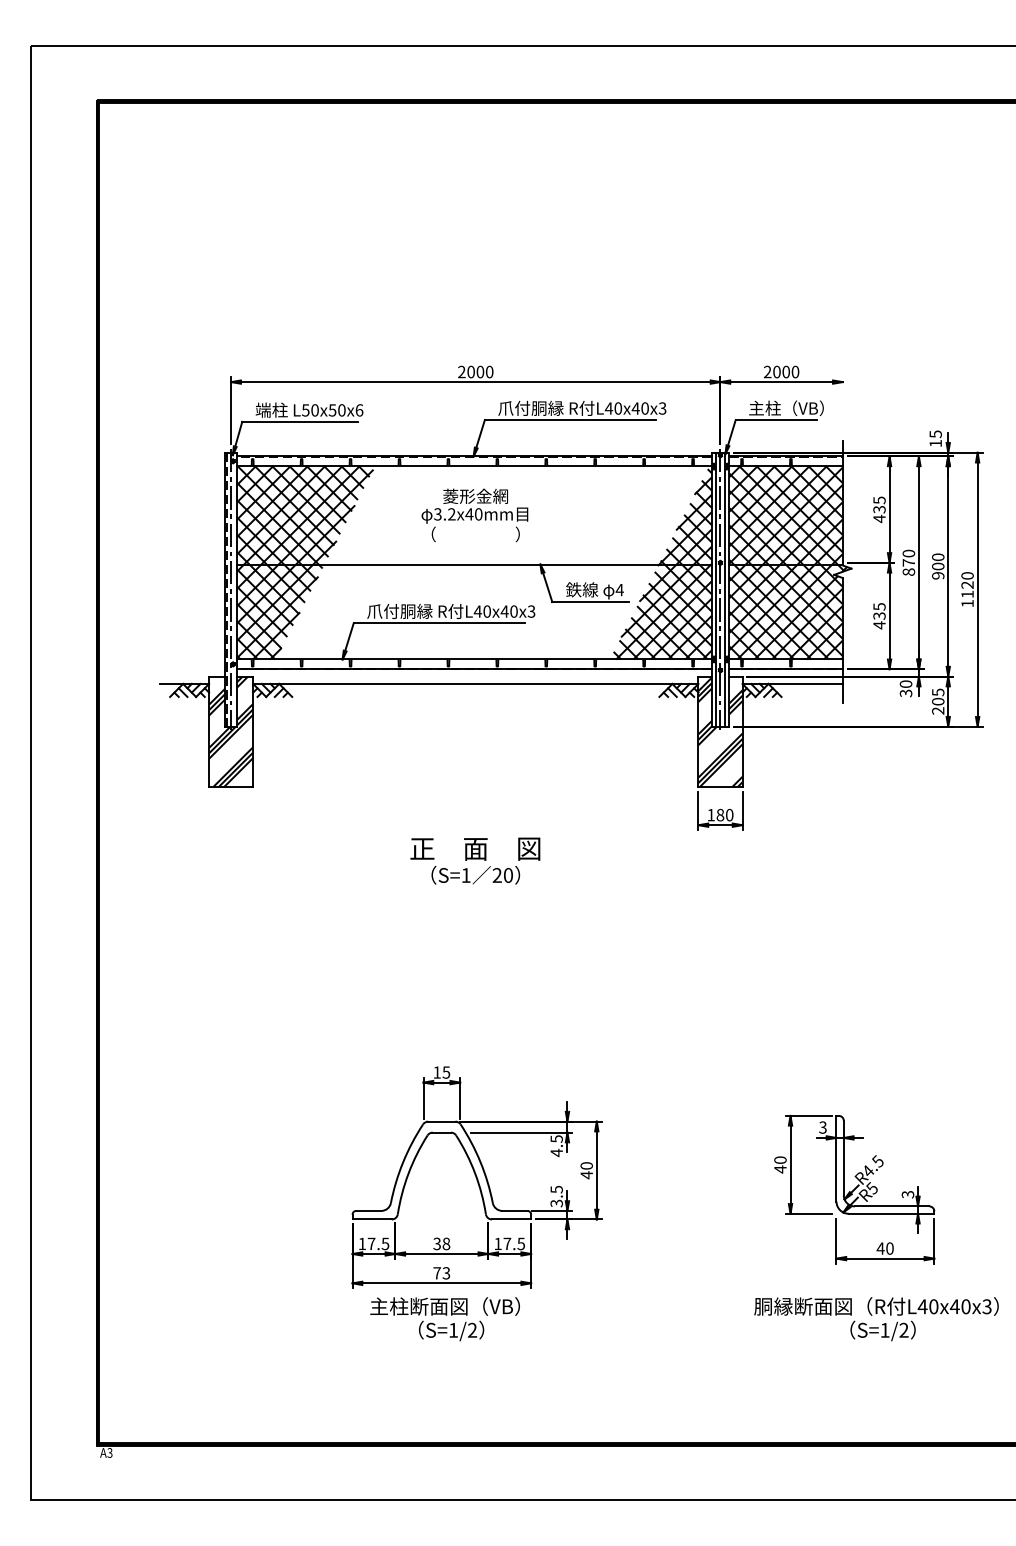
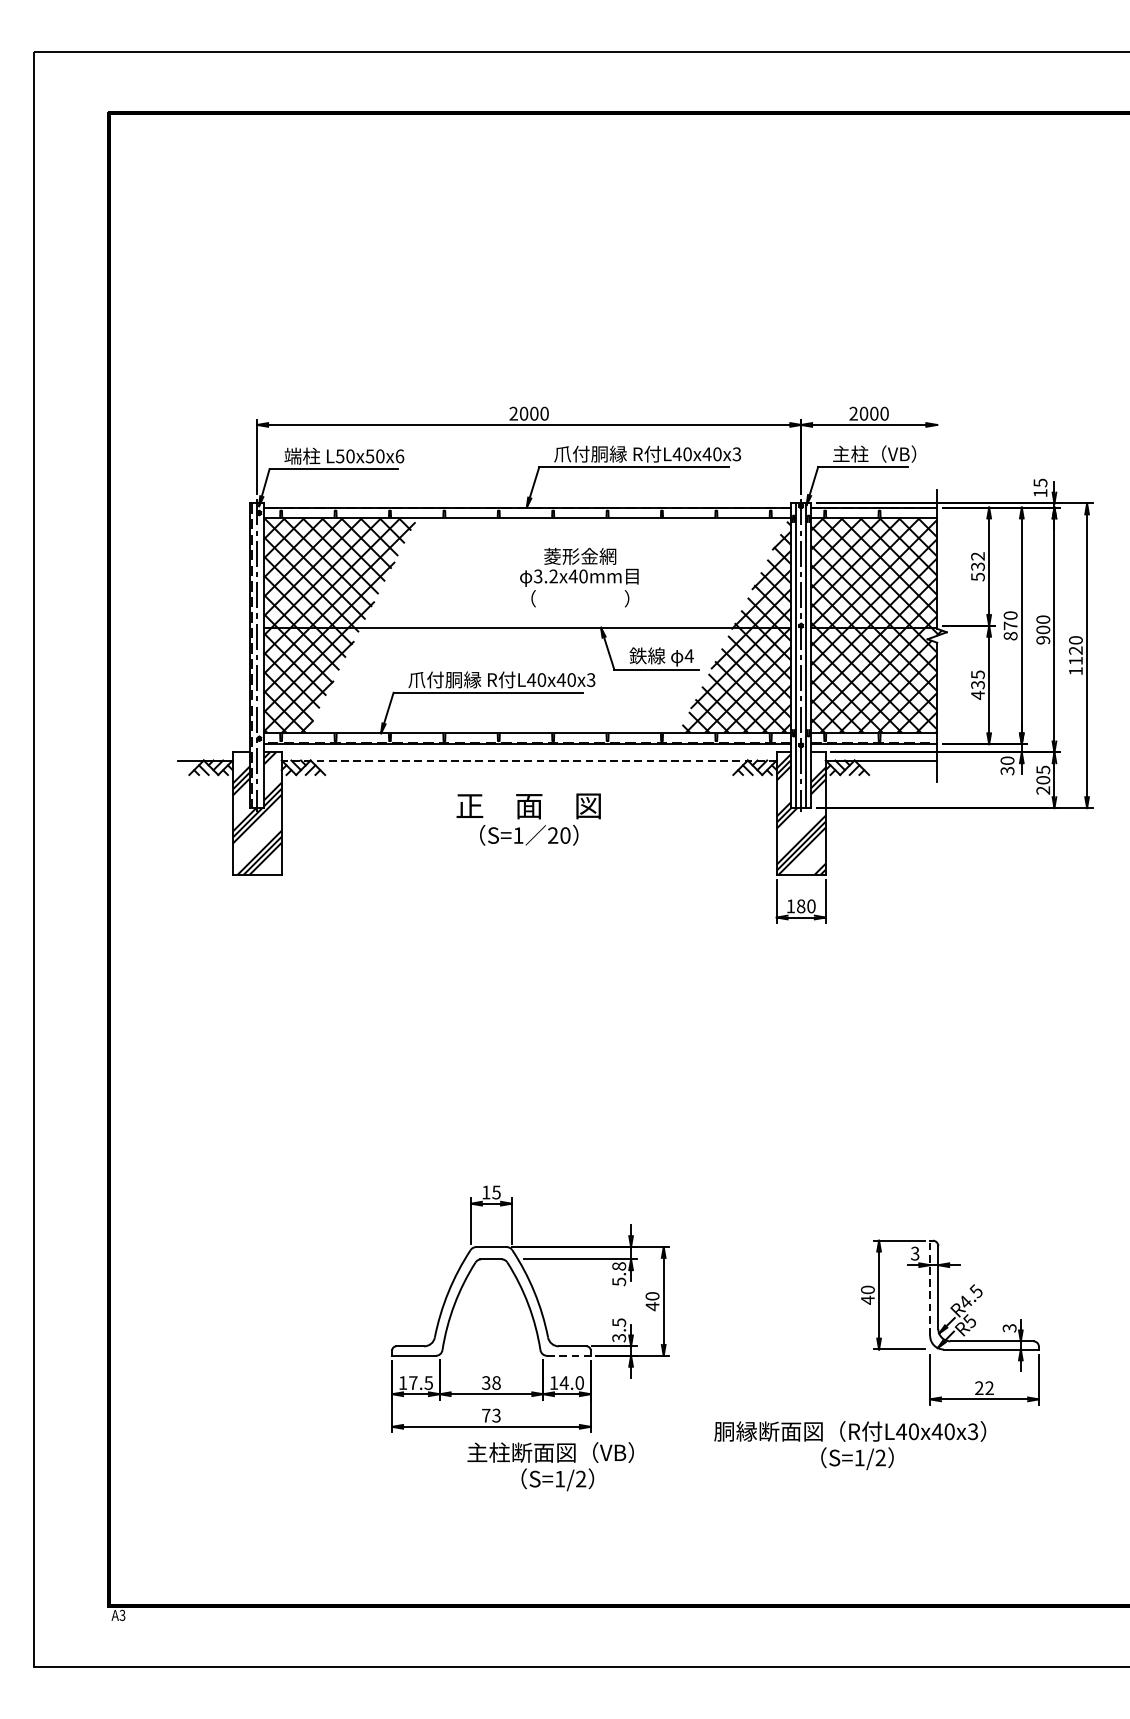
text: (879, 509) -> (977, 566), 435 -> 532
text: (474, 515) -> (578, 577), moved
line: (475, 683) -> (528, 760), solid -> dashed
text: (475, 860) -> (528, 818), moved
text: (556, 1146) -> (618, 1274), 4.5 -> 5.8
line: (836, 1158) -> (930, 1288), solid -> dashed
line: (511, 1219) -> (568, 1355), solid -> dashed
text: (514, 1243) -> (572, 1382), 17.5 -> 14.0
text: (884, 1248) -> (983, 1388), 40 -> 22
text: (444, 1319) -> (549, 1467), moved
text: (876, 1319) -> (850, 1445), moved

